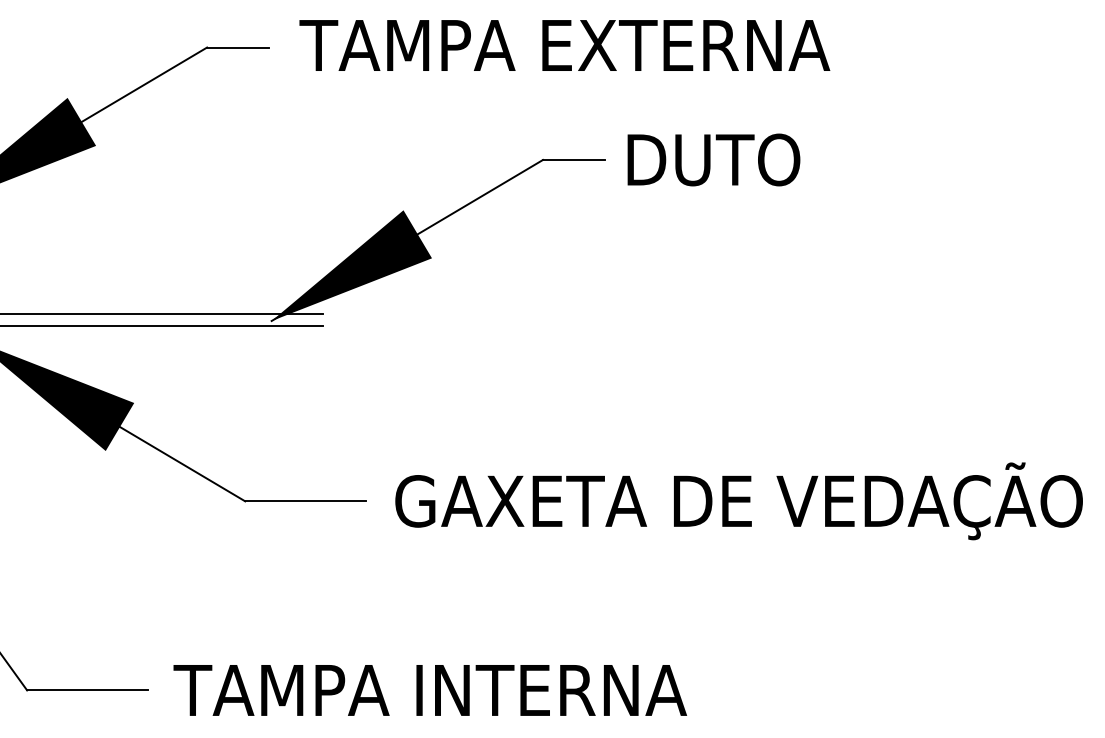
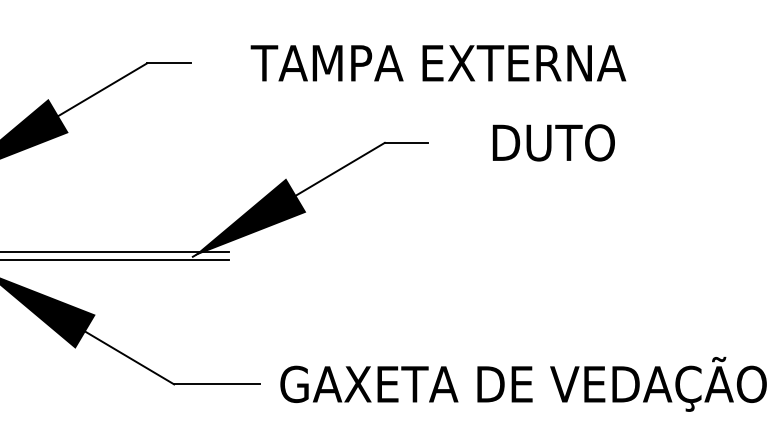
text: (564, 45) -> (438, 63), moved
text: (713, 159) -> (553, 142), moved

